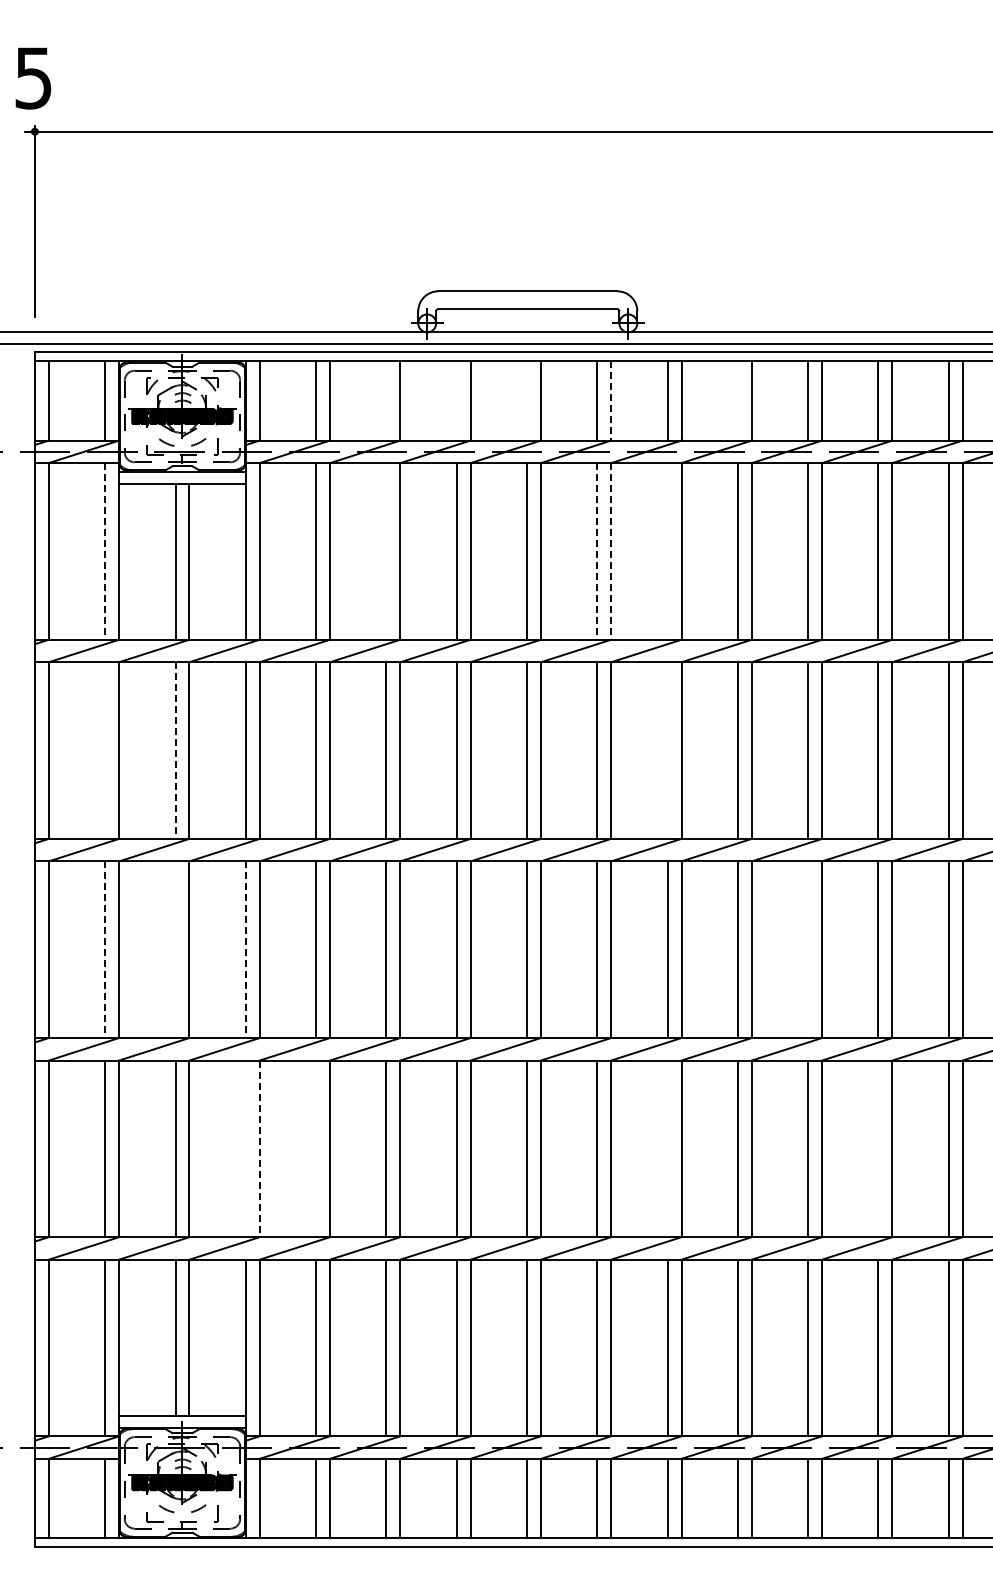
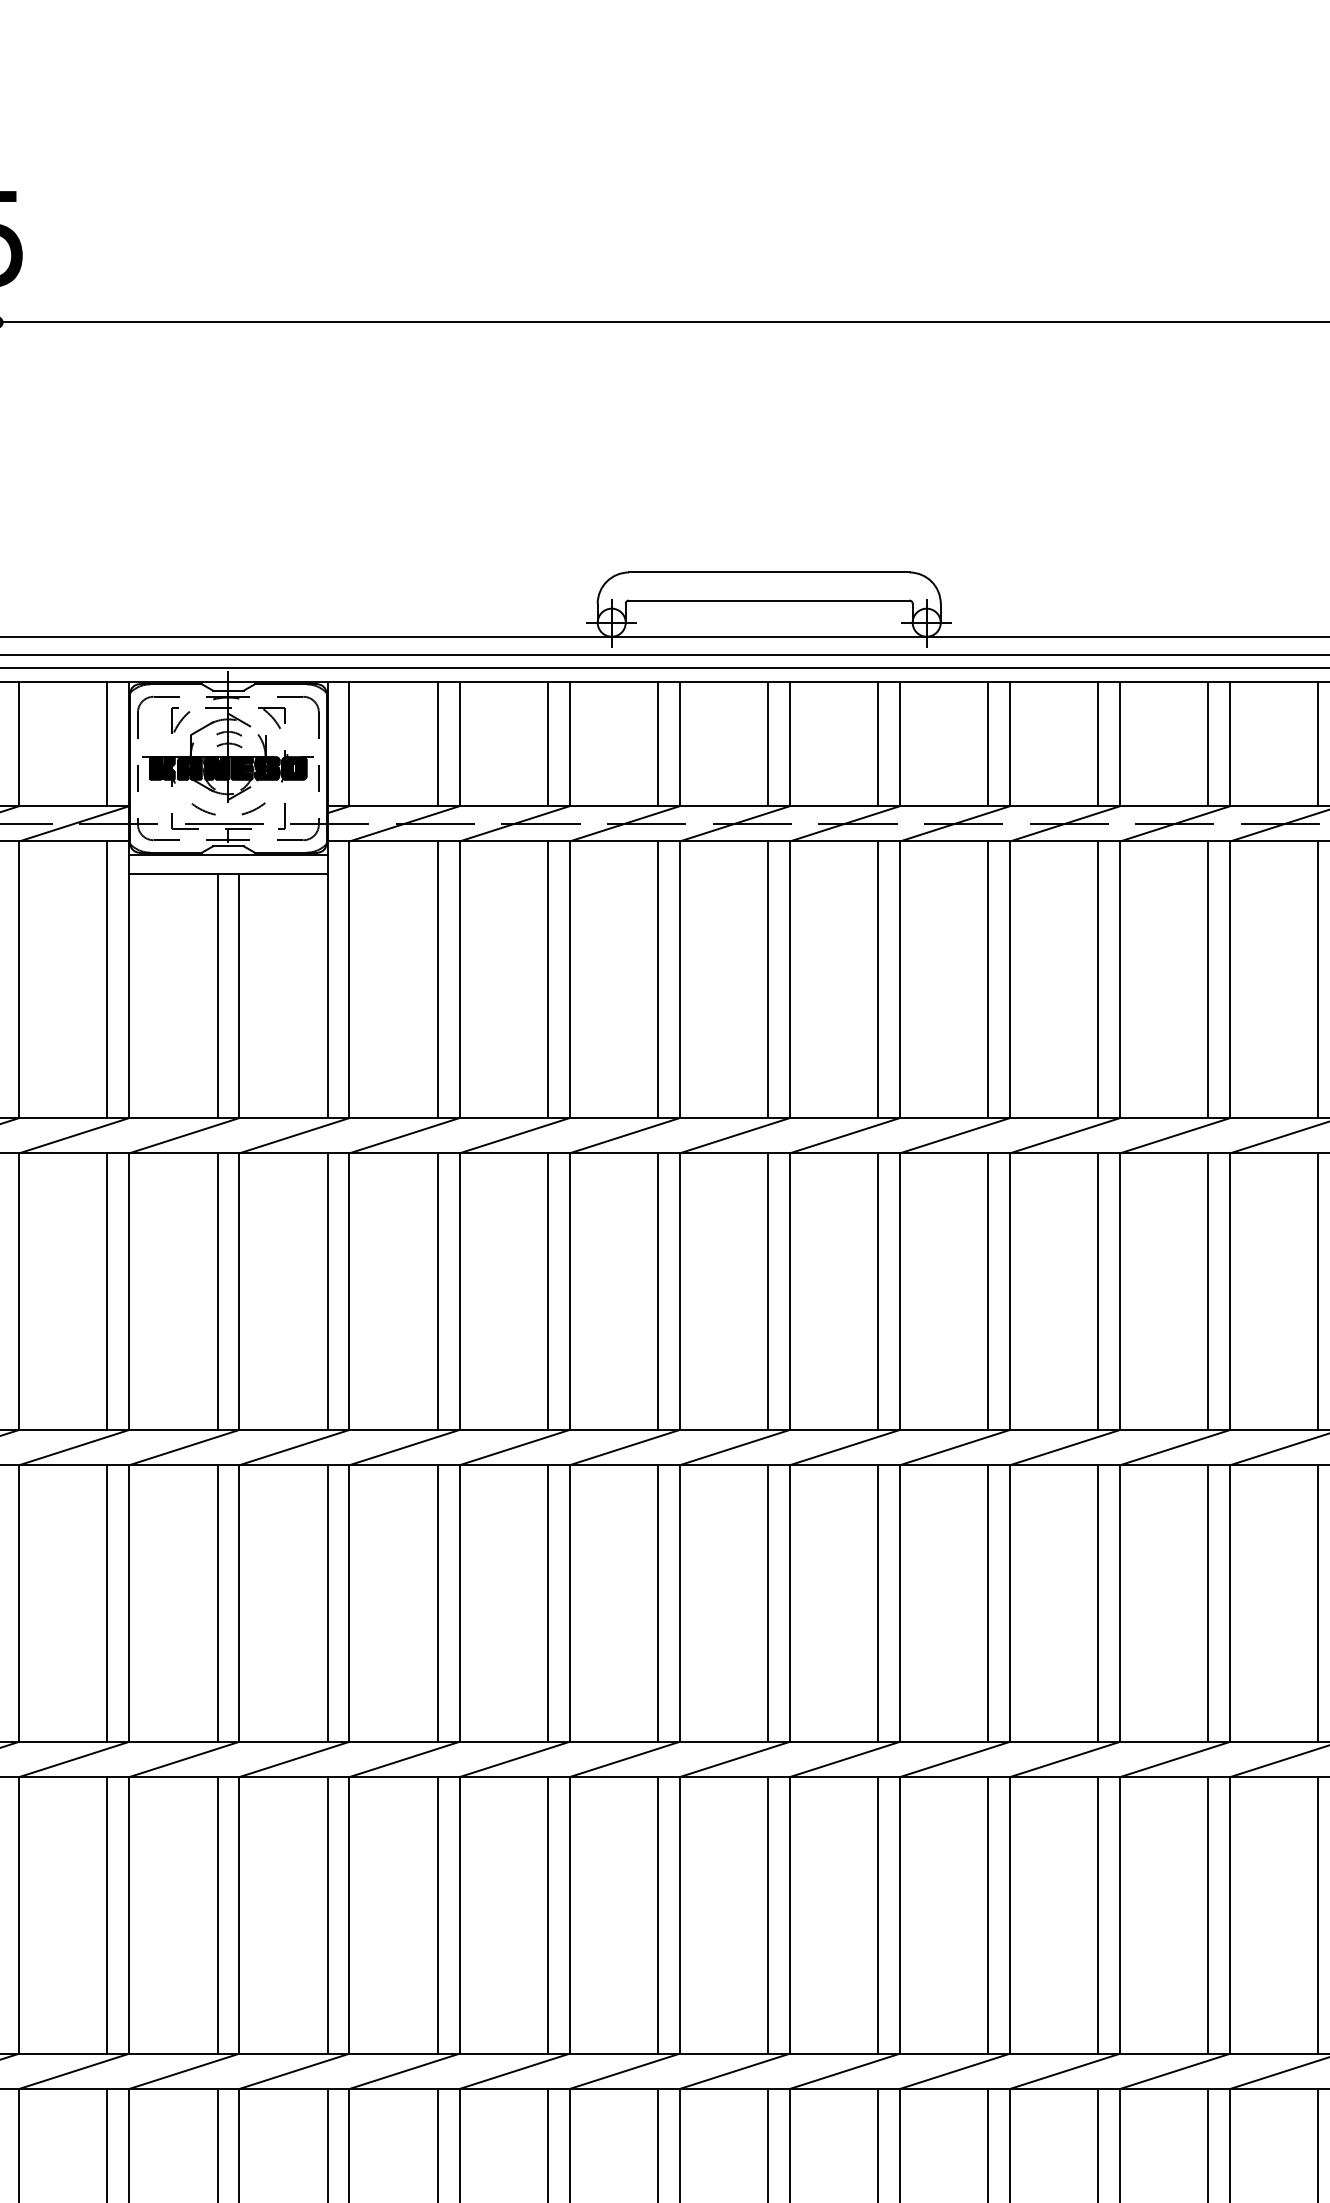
line: (386, 400) -> (547, 743), added
line: (456, 400) -> (657, 743), added
line: (527, 400) -> (768, 743), added
line: (611, 400) -> (900, 743), dashed -> solid
line: (737, 400) -> (1097, 743), added
line: (105, 551) -> (107, 979), dashed -> solid
line: (386, 551) -> (547, 979), added
line: (597, 551) -> (878, 979), dashed -> solid
line: (611, 551) -> (900, 979), dashed -> solid
line: (667, 551) -> (988, 979), added
line: (105, 750) -> (107, 1291), added
line: (667, 750) -> (988, 1291), added
line: (175, 751) -> (217, 1293), dashed -> solid
line: (175, 949) -> (217, 1603), added
line: (808, 949) -> (1208, 1603), added
line: (105, 950) -> (107, 1604), dashed -> solid
line: (245, 950) -> (327, 1604), dashed -> solid
line: (245, 1148) -> (327, 1914), added
line: (316, 1148) -> (438, 1914), added
line: (667, 1148) -> (988, 1914), added
line: (878, 1148) -> (1318, 1914), added
line: (259, 1149) -> (349, 1916), dashed -> solid

